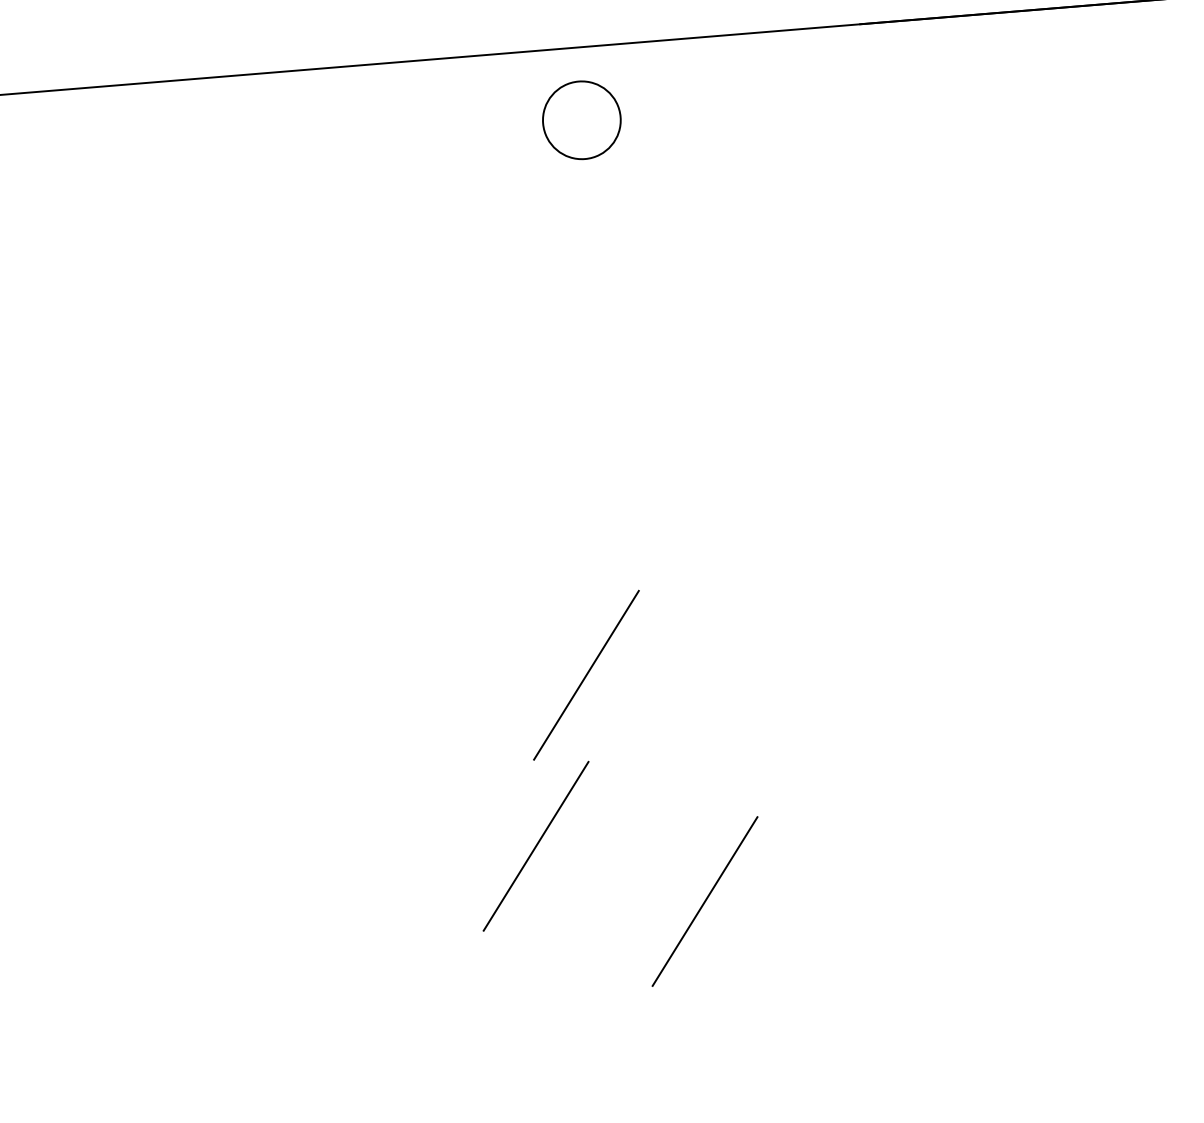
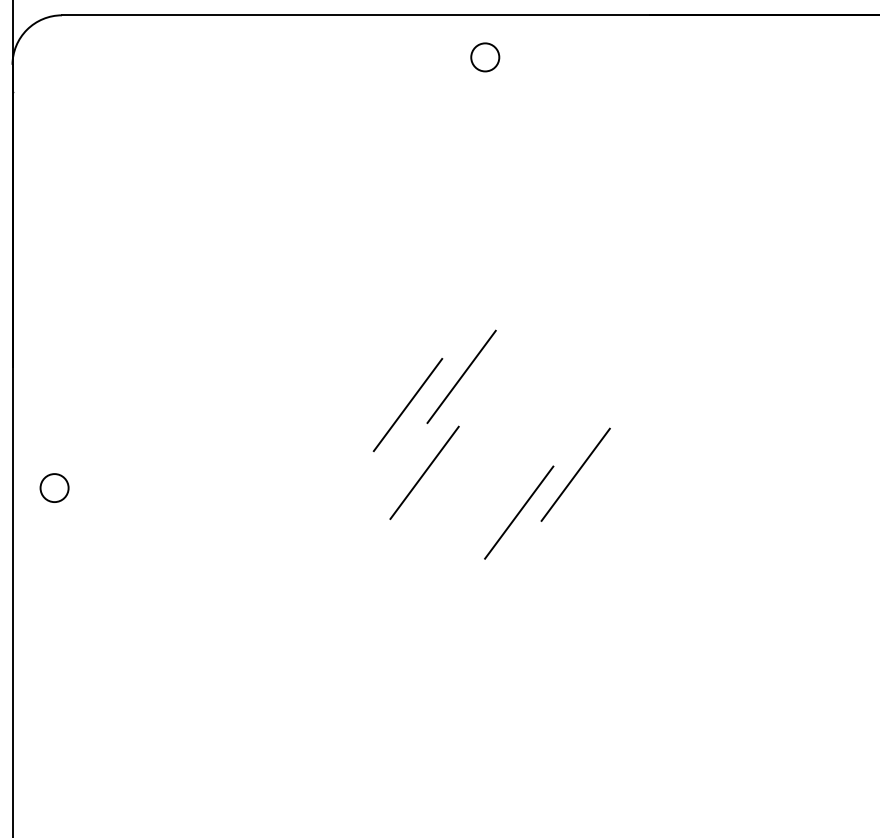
circle: (582, 120) -> (485, 57), size x0.62
line: (496, 730) -> (407, 404), added
line: (796, 827) -> (575, 474), added

